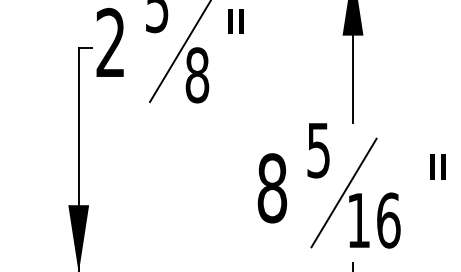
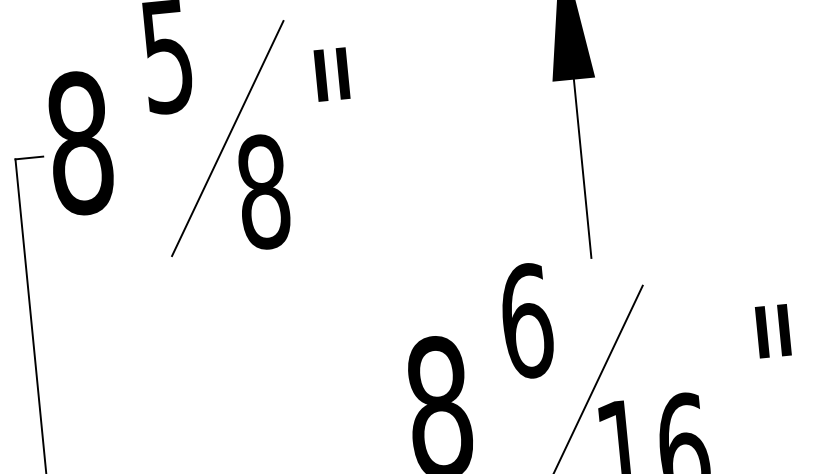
text: (110, 42) -> (79, 142), 2 -> 8
text: (318, 150) -> (526, 321), 5 -> 6

